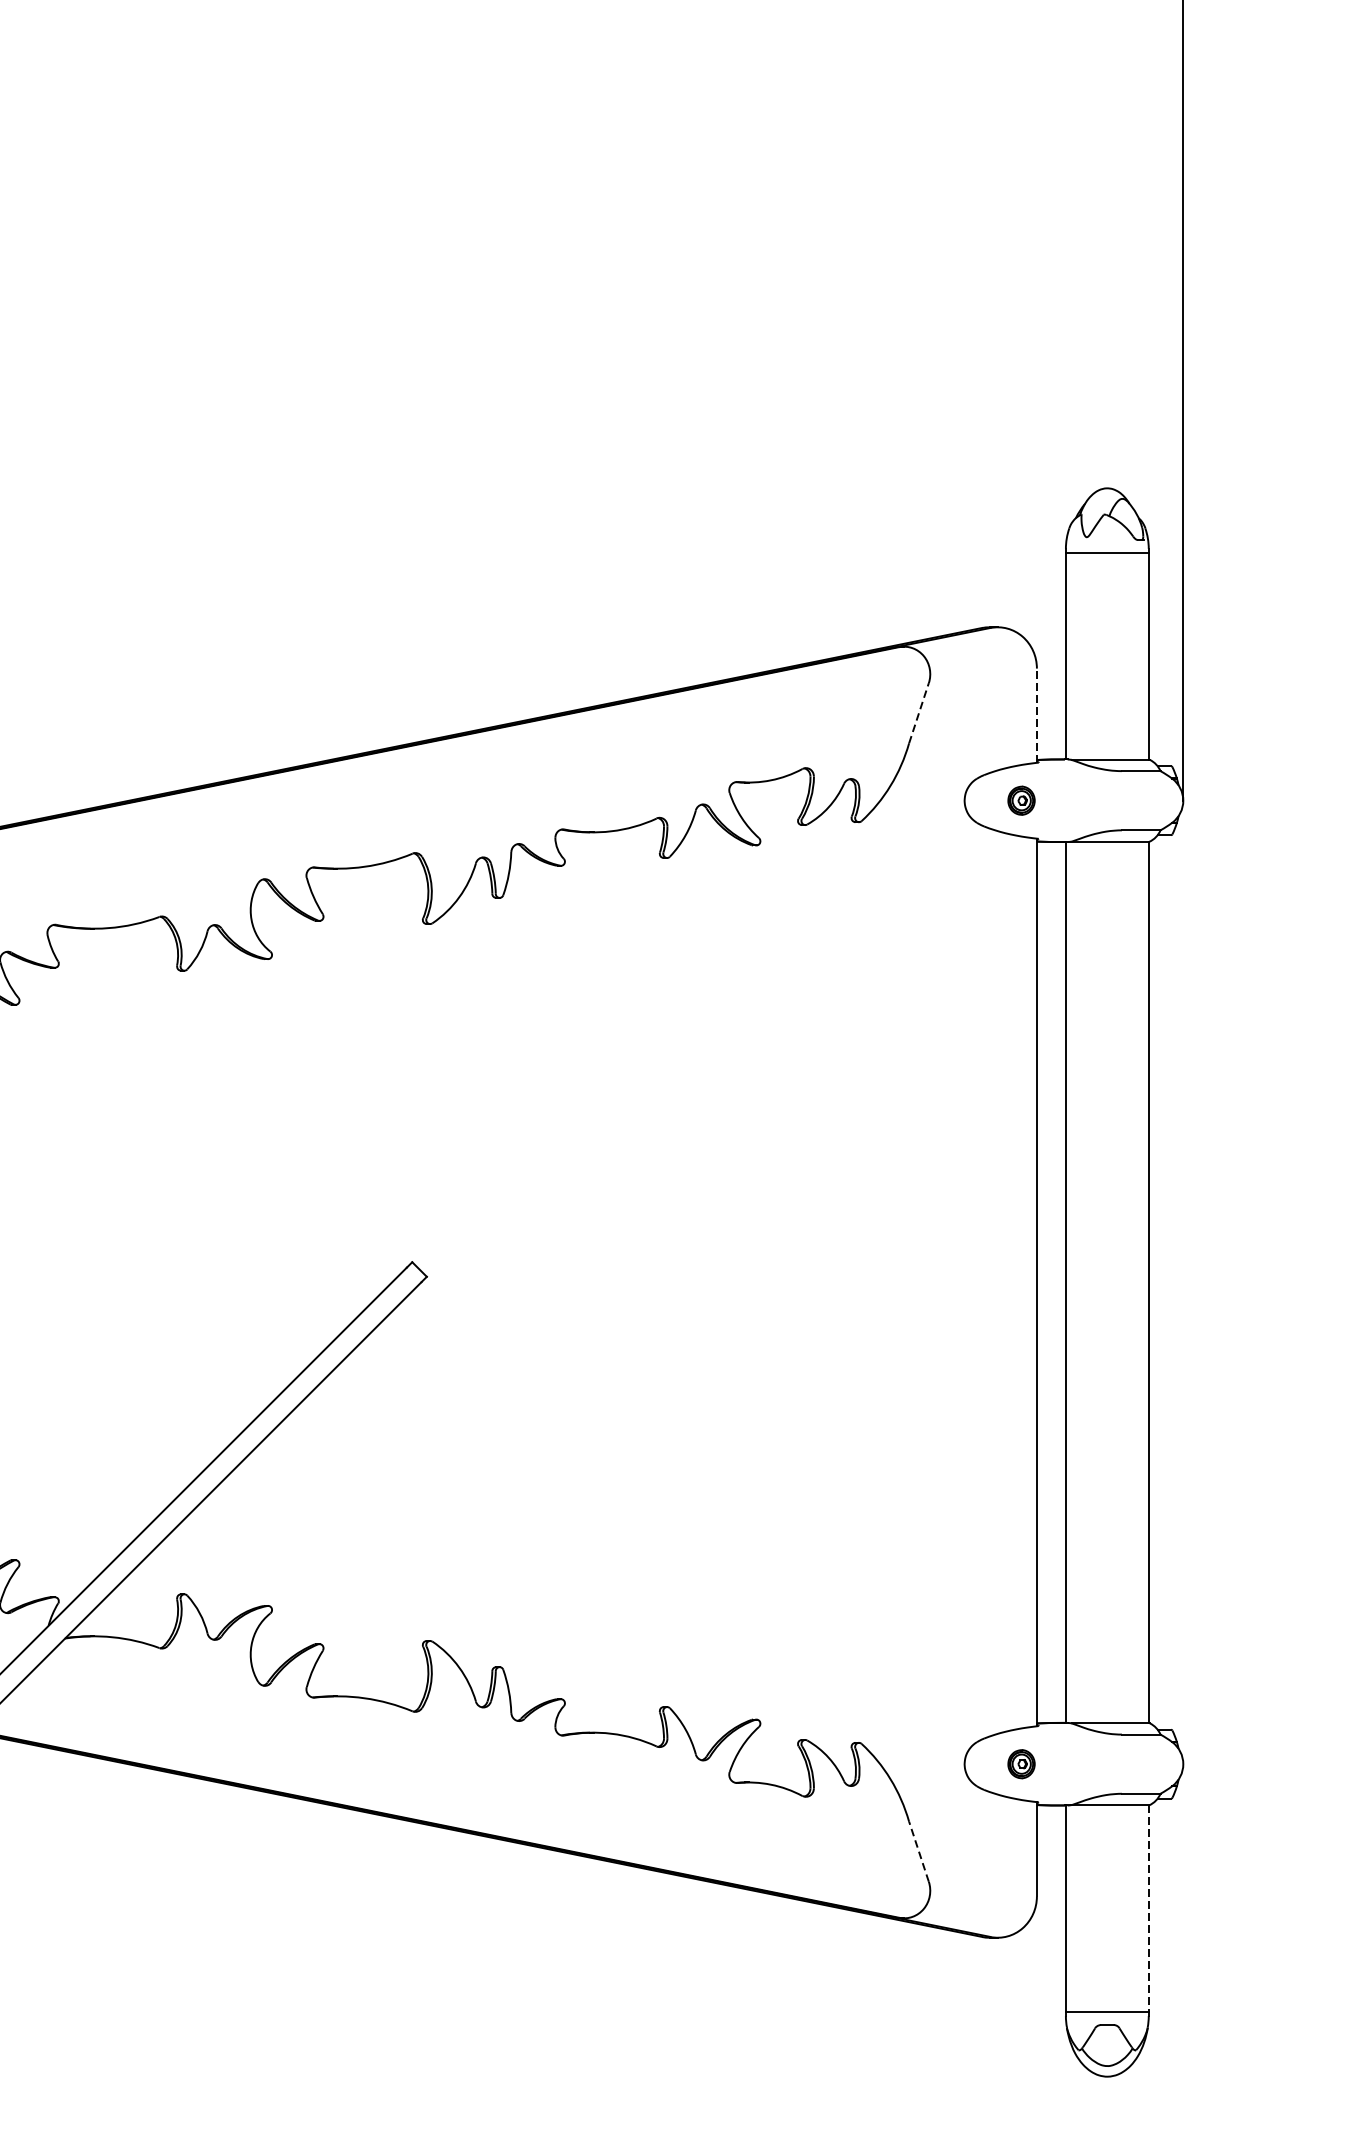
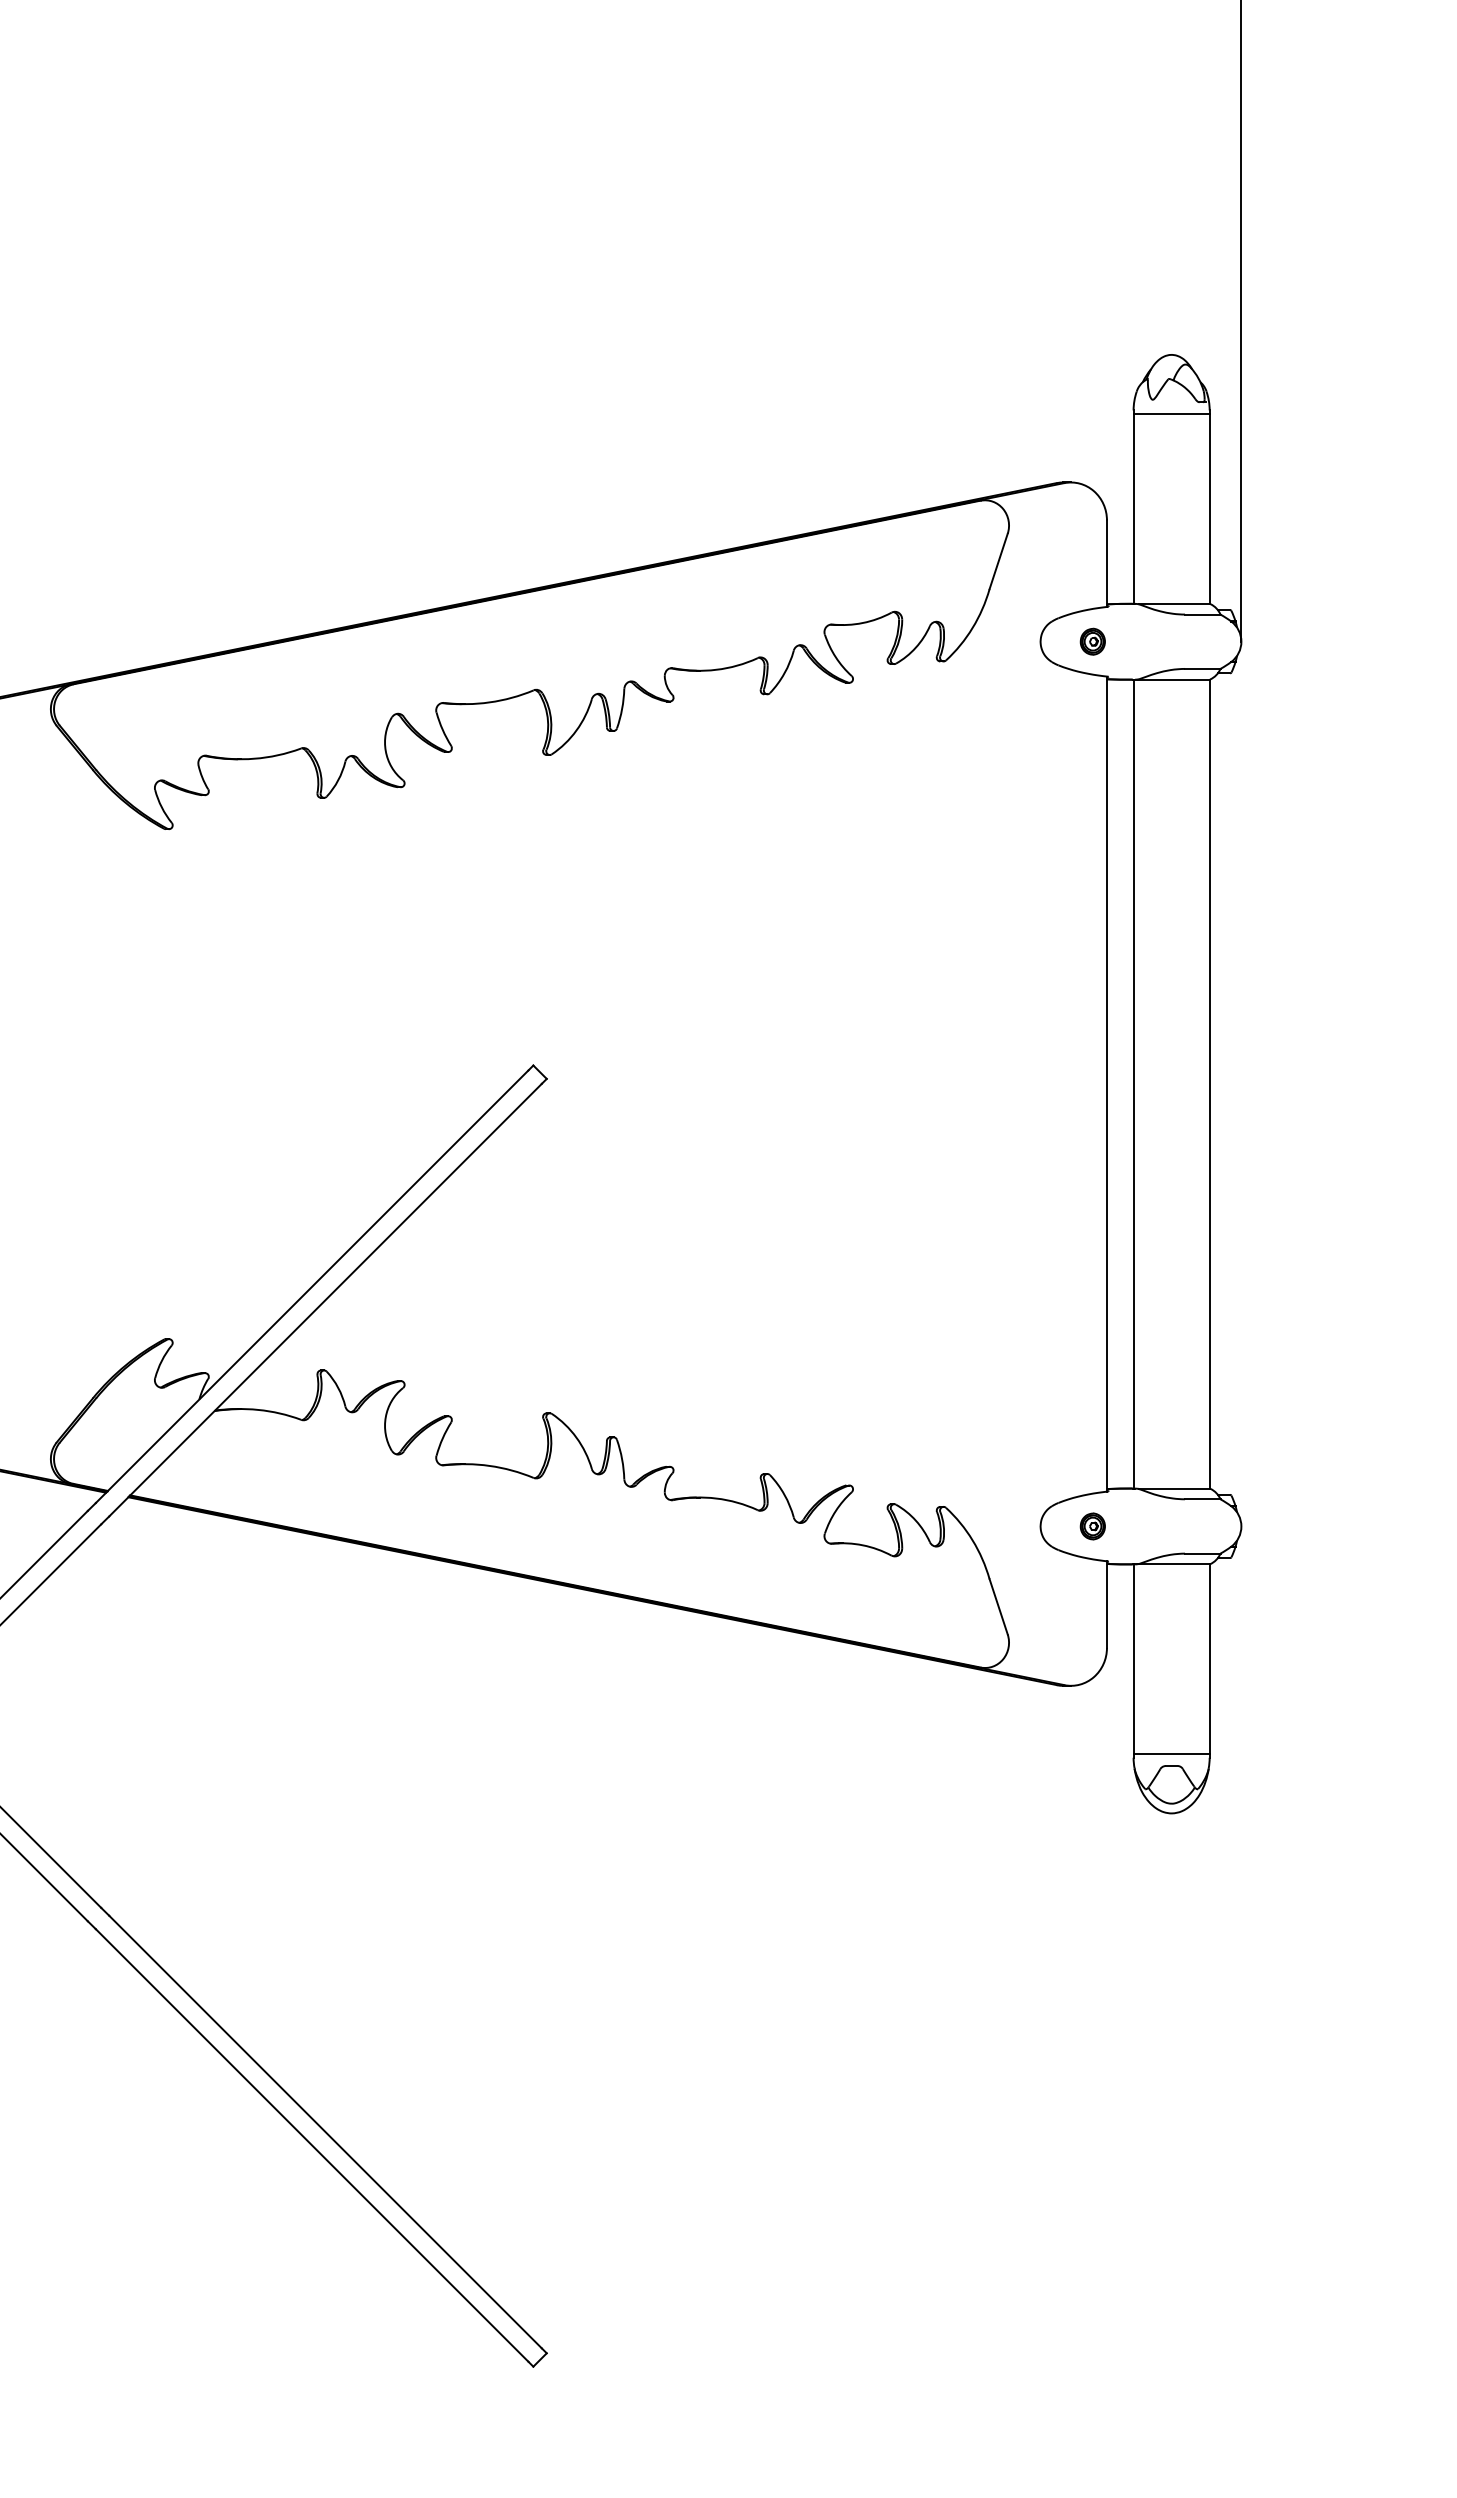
line: (918, 712) -> (998, 560), dashed -> solid
line: (1036, 715) -> (1106, 563), dashed -> solid
line: (918, 1851) -> (998, 1606), dashed -> solid
line: (1148, 1909) -> (1209, 1659), dashed -> solid

